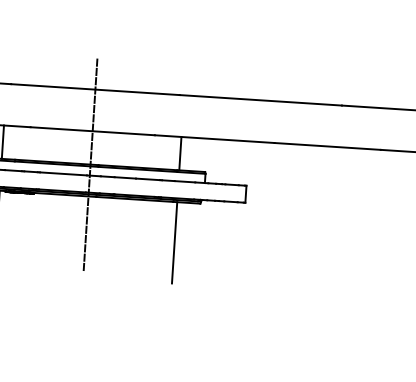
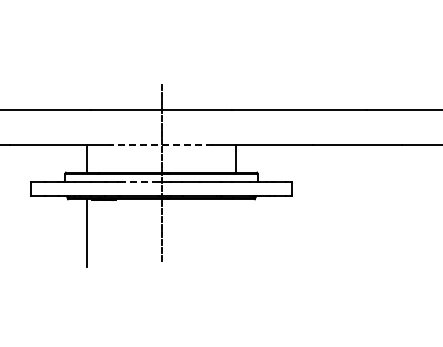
line: (92, 130) -> (161, 144), solid -> dashed
line: (63, 173) -> (139, 181), solid -> dashed
line: (174, 243) -> (235, 233), removed

